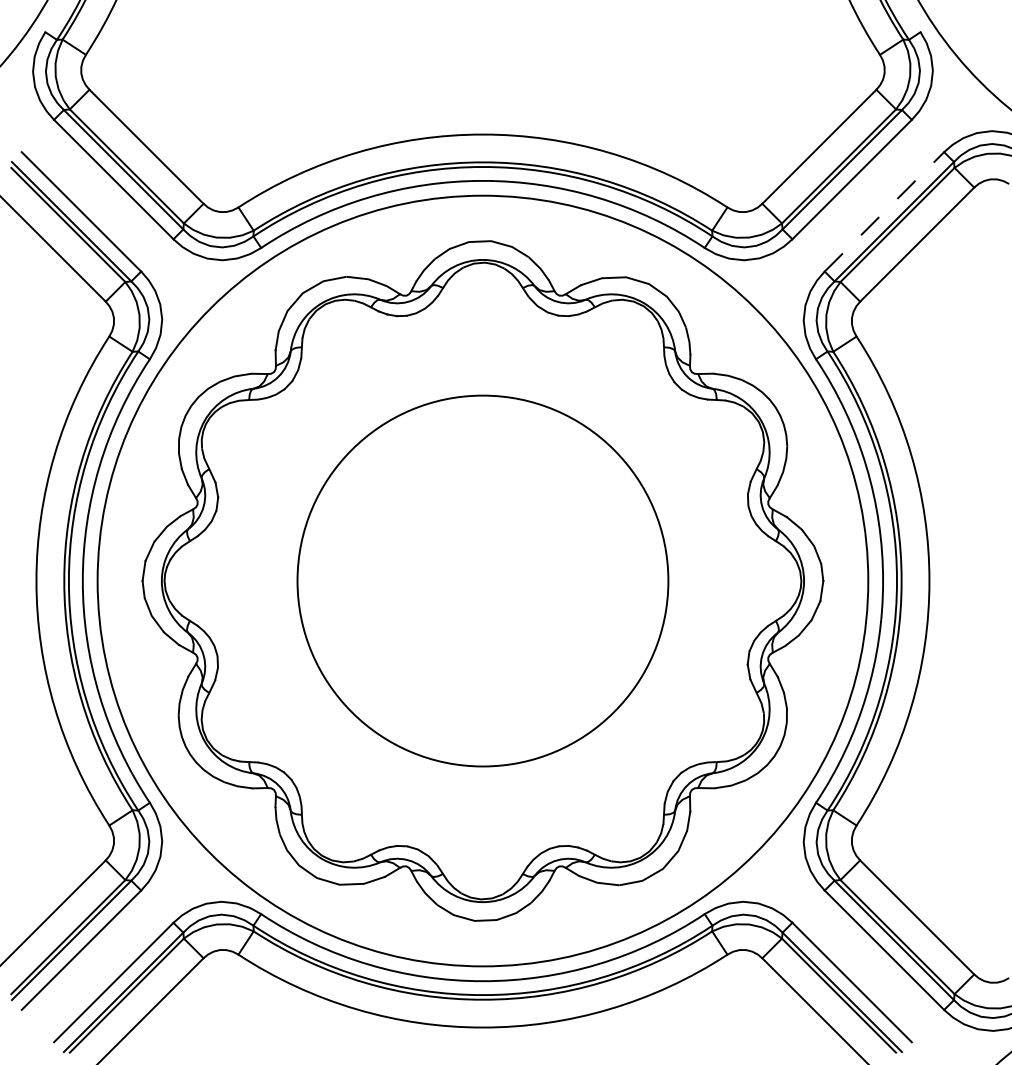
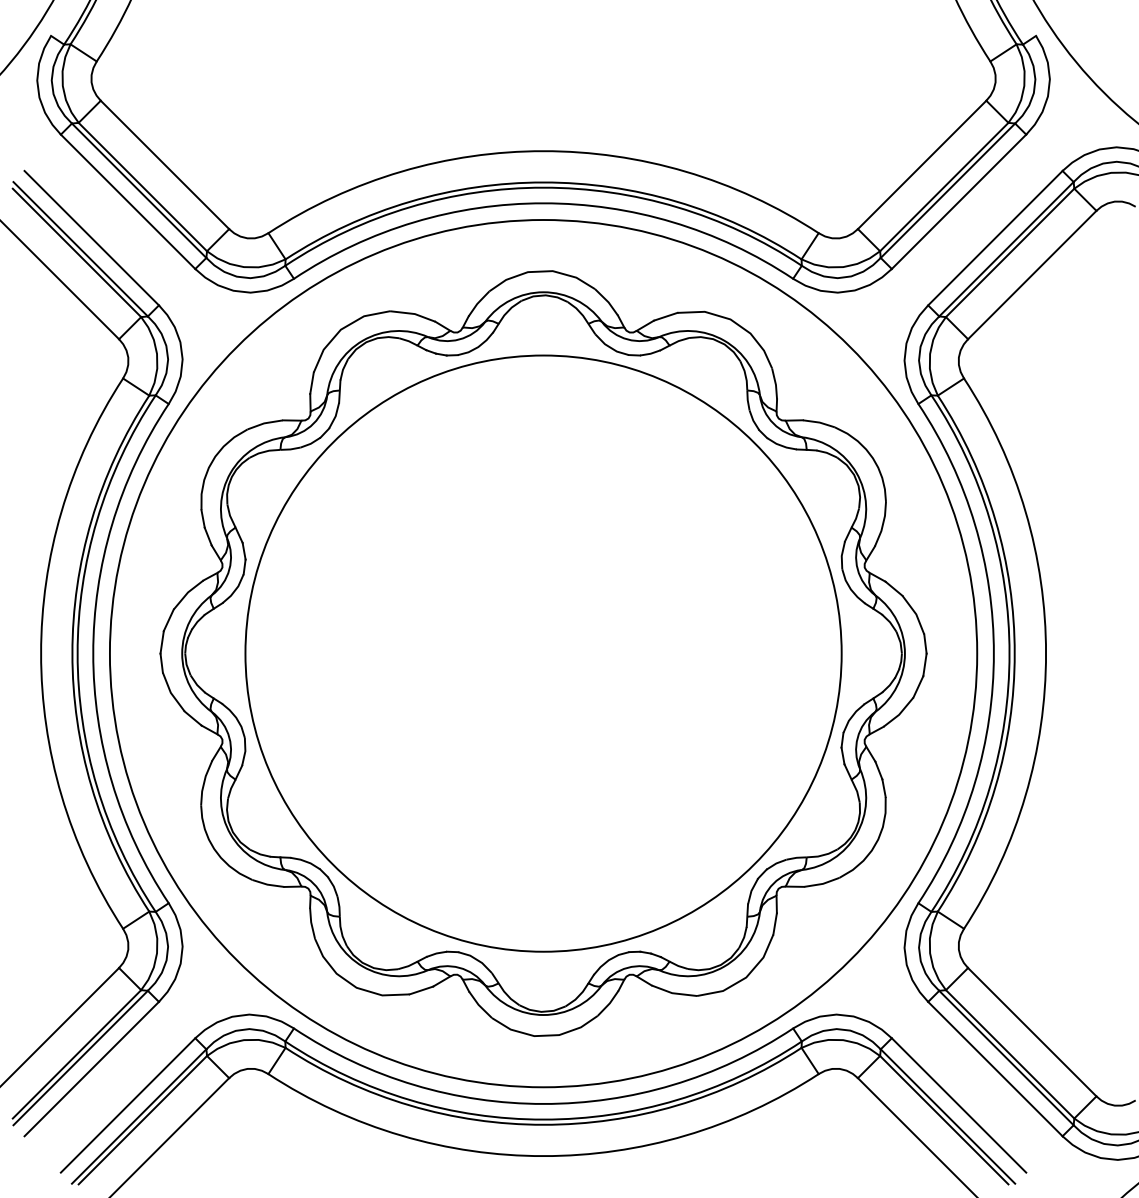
line: (884, 211) -> (995, 237), dashed -> solid
circle: (482, 580) -> (543, 653), size x1.43

